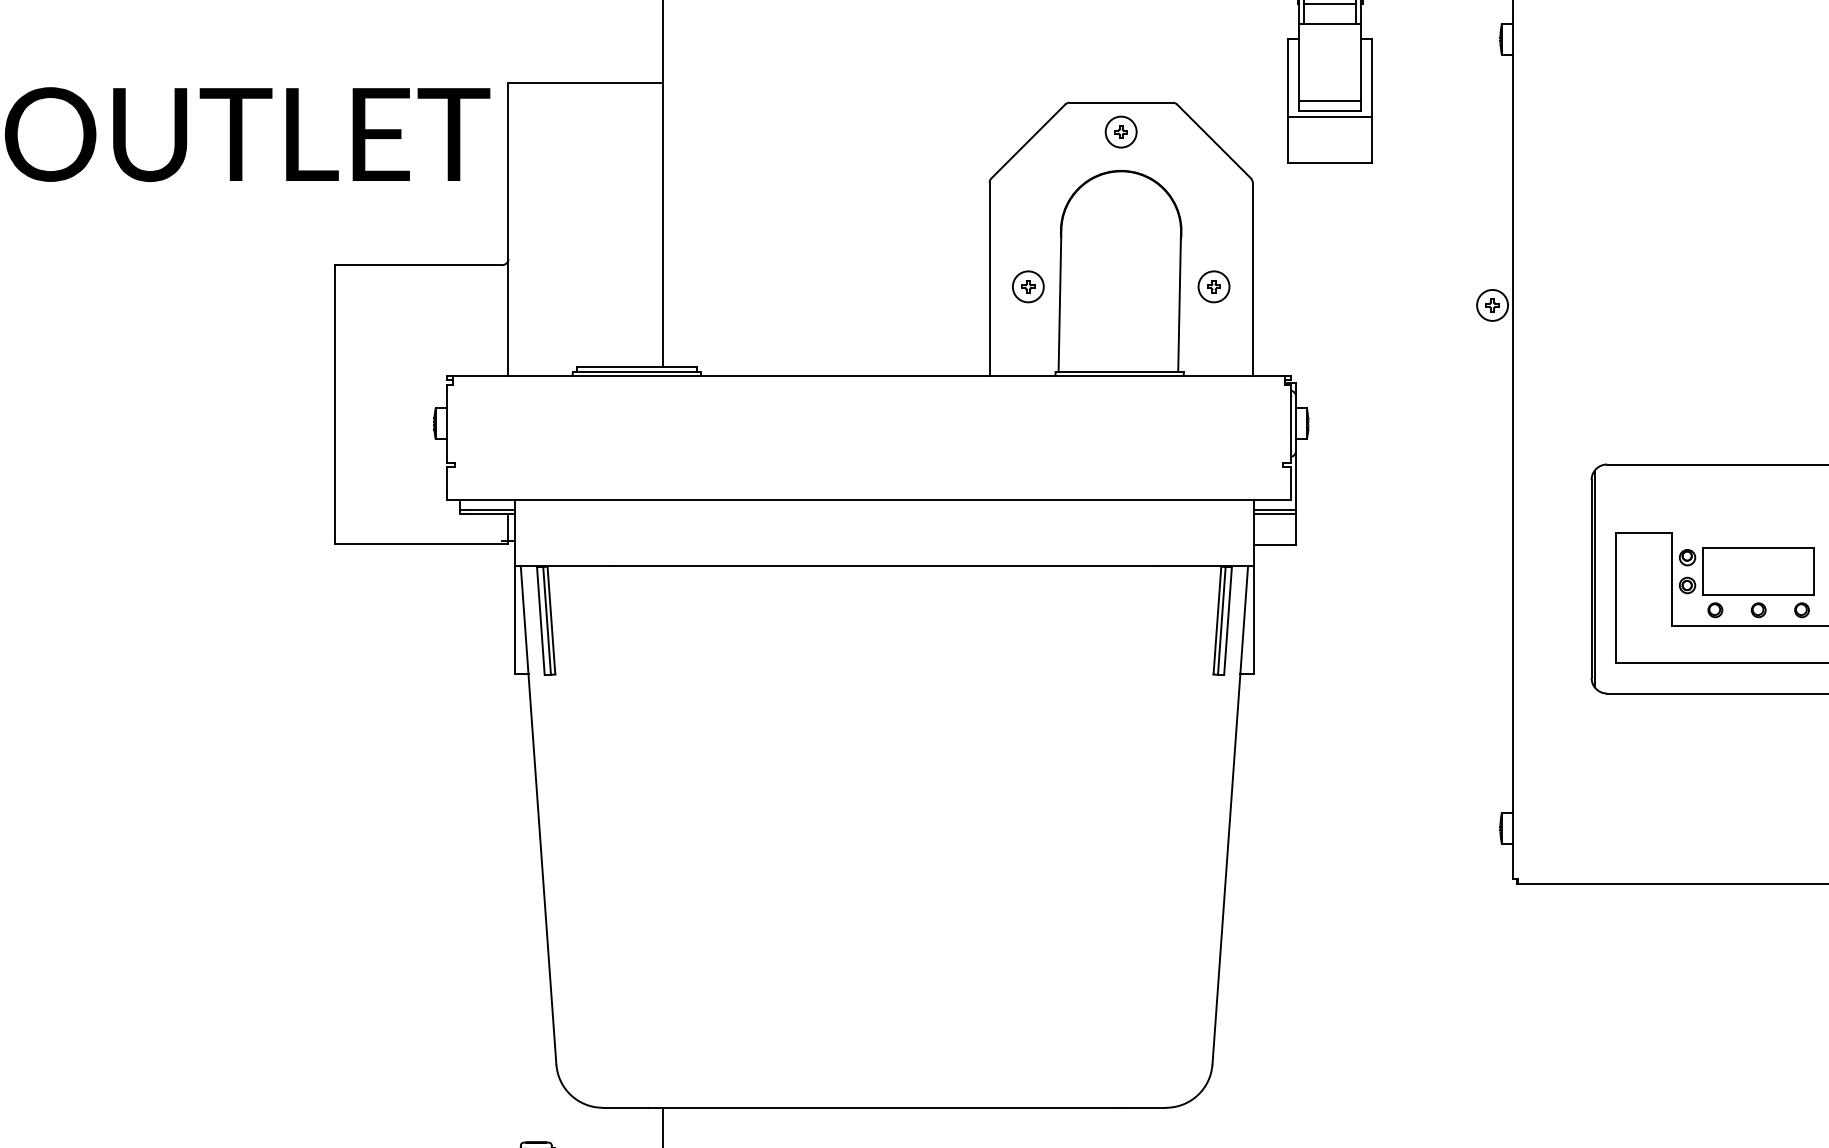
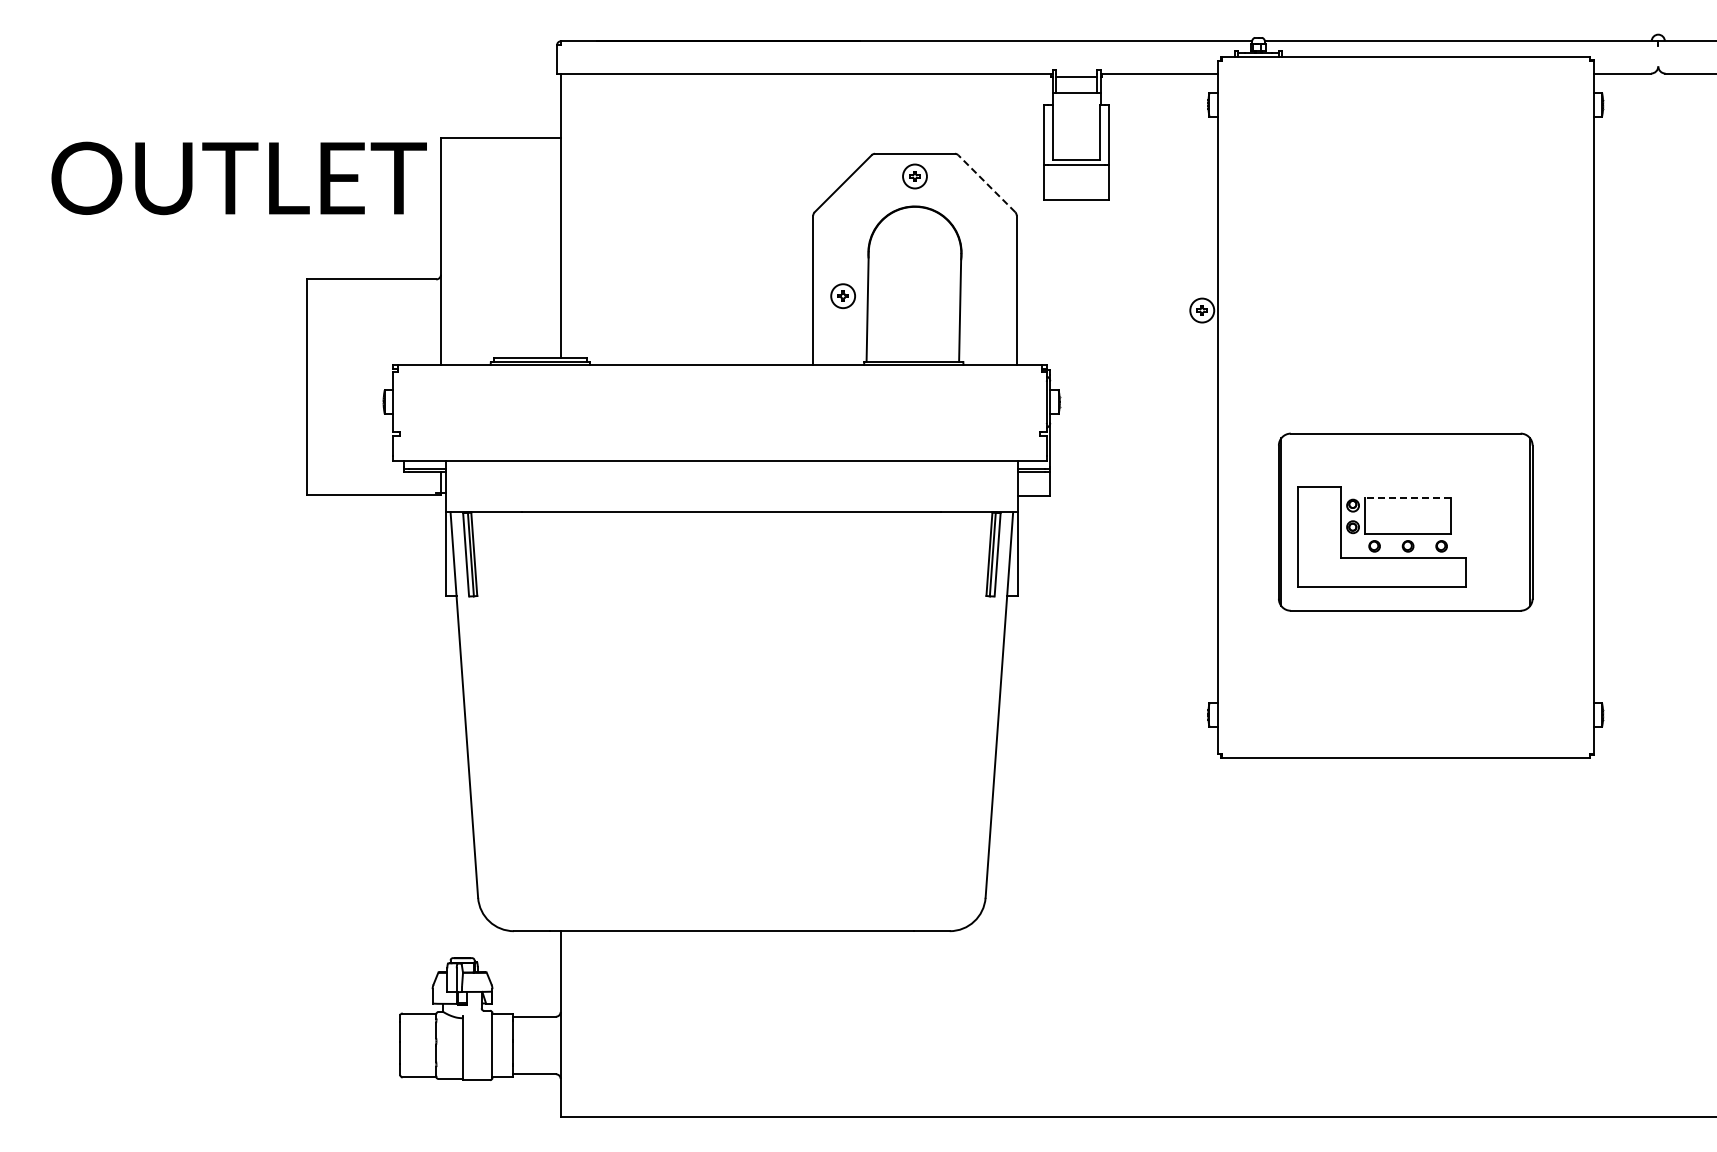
line: (1329, 101) -> (1076, 152), removed
line: (1213, 141) -> (986, 183), solid -> dashed
part: (1213, 287) -> (986, 296), removed
line: (1757, 548) -> (1407, 498), solid -> dashed

